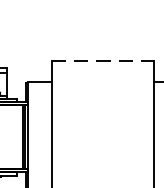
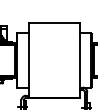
line: (103, 60) -> (54, 22), dashed -> solid

